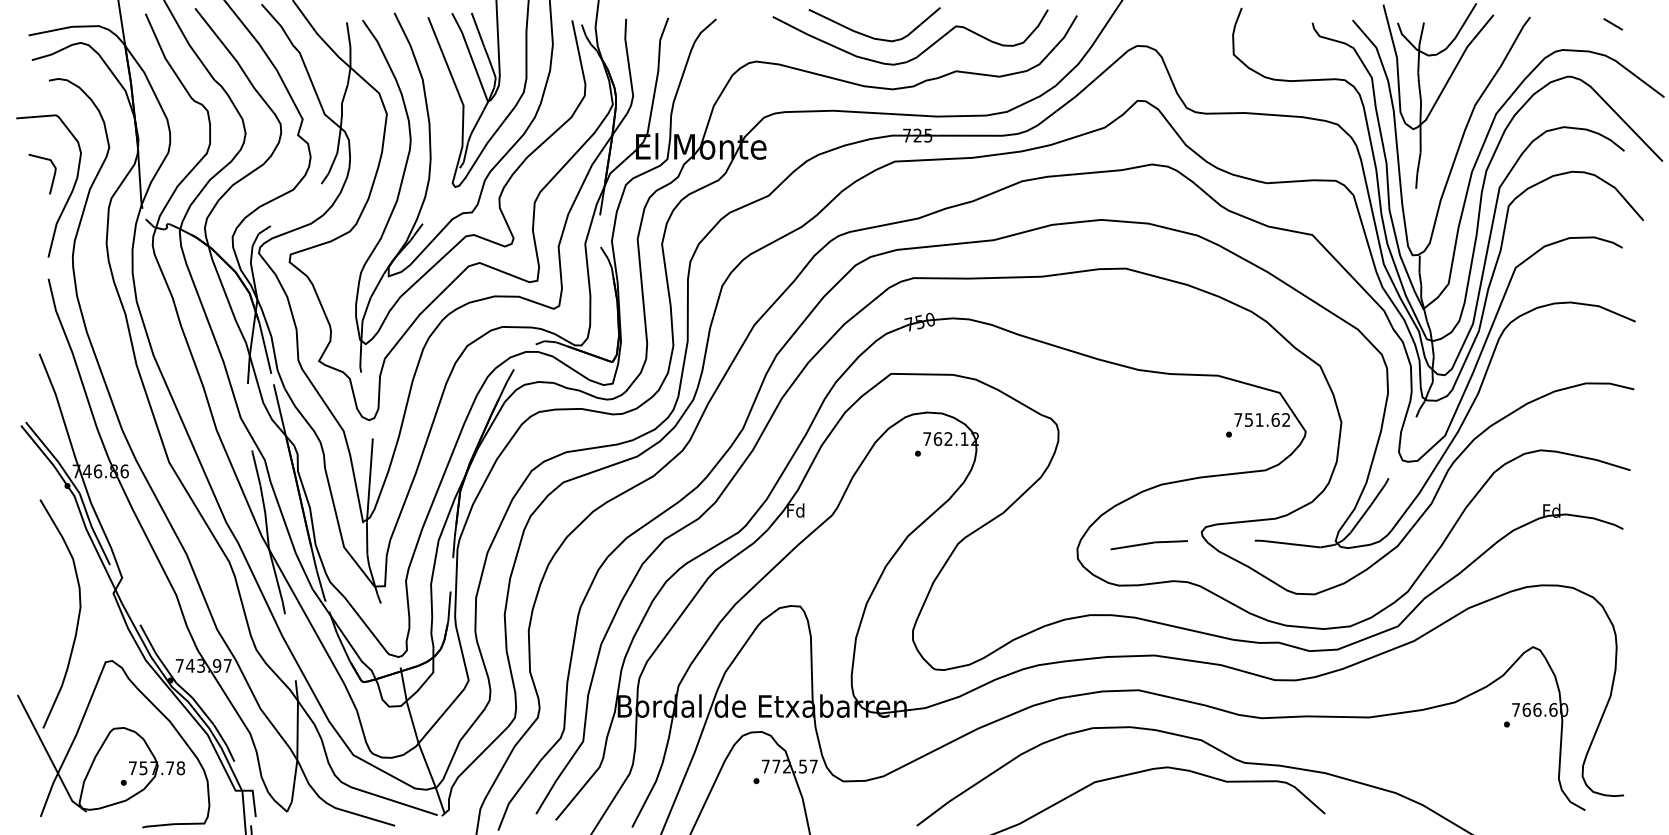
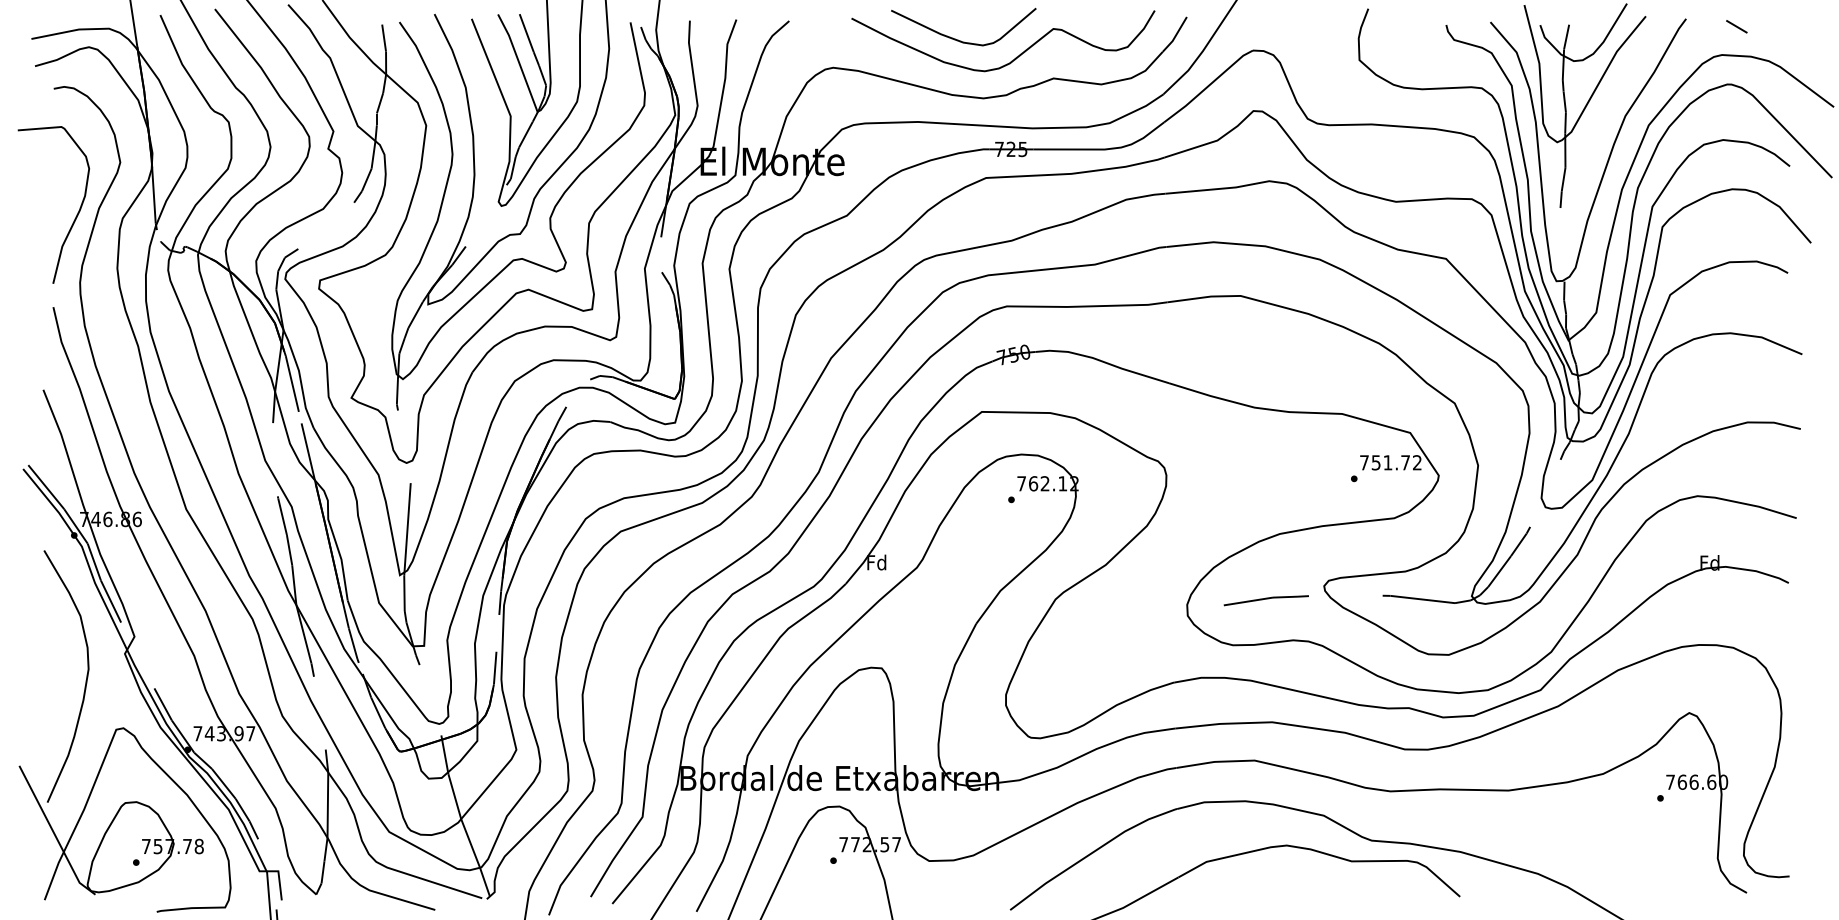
line: (1612, 24) -> (1736, 26), moved
line: (53, 174) -> (58, 192), removed
text: (1275, 419) -> (1405, 462), 751.62 -> 751.72

